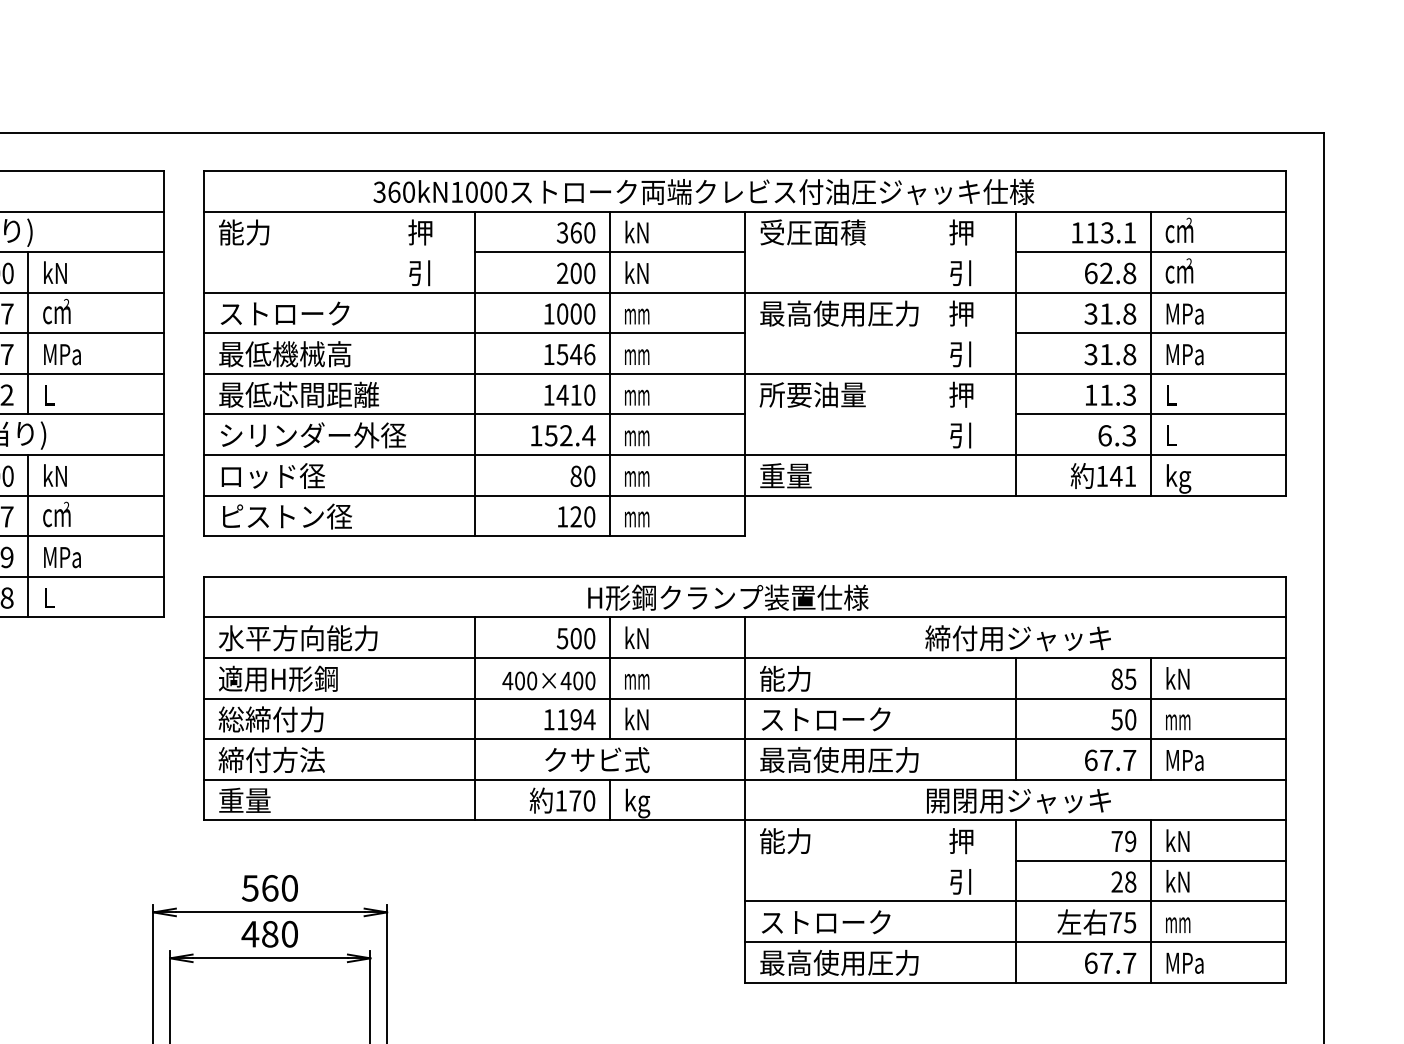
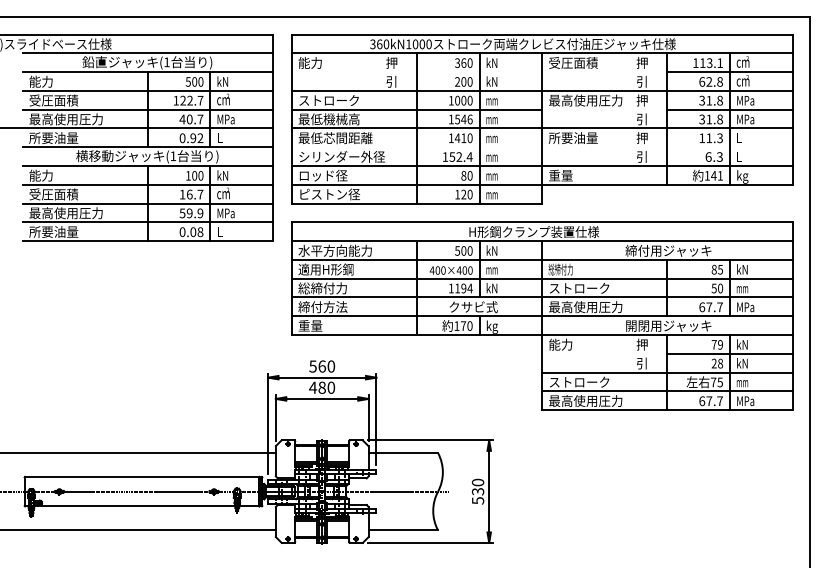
line: (609, 253) -> (479, 72), removed
line: (473, 415) -> (416, 147), removed
line: (1150, 415) -> (729, 147), removed
text: (784, 678) -> (560, 269), 能力 -> 総締付力

